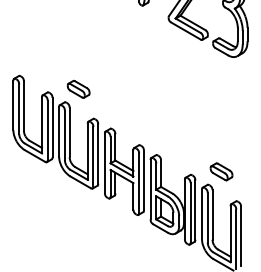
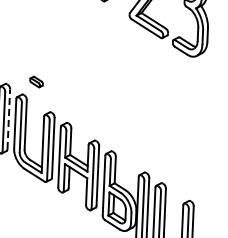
part: (78, 88) -> (36, 81), size x0.6
line: (52, 127) -> (8, 119), solid -> dashed
part: (221, 171) -> (175, 170), removed

